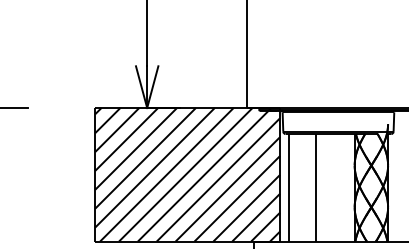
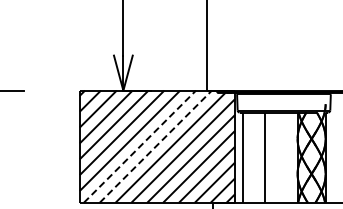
line: (167, 174) -> (140, 146), solid -> dashed
line: (186, 174) -> (156, 146), solid -> dashed

